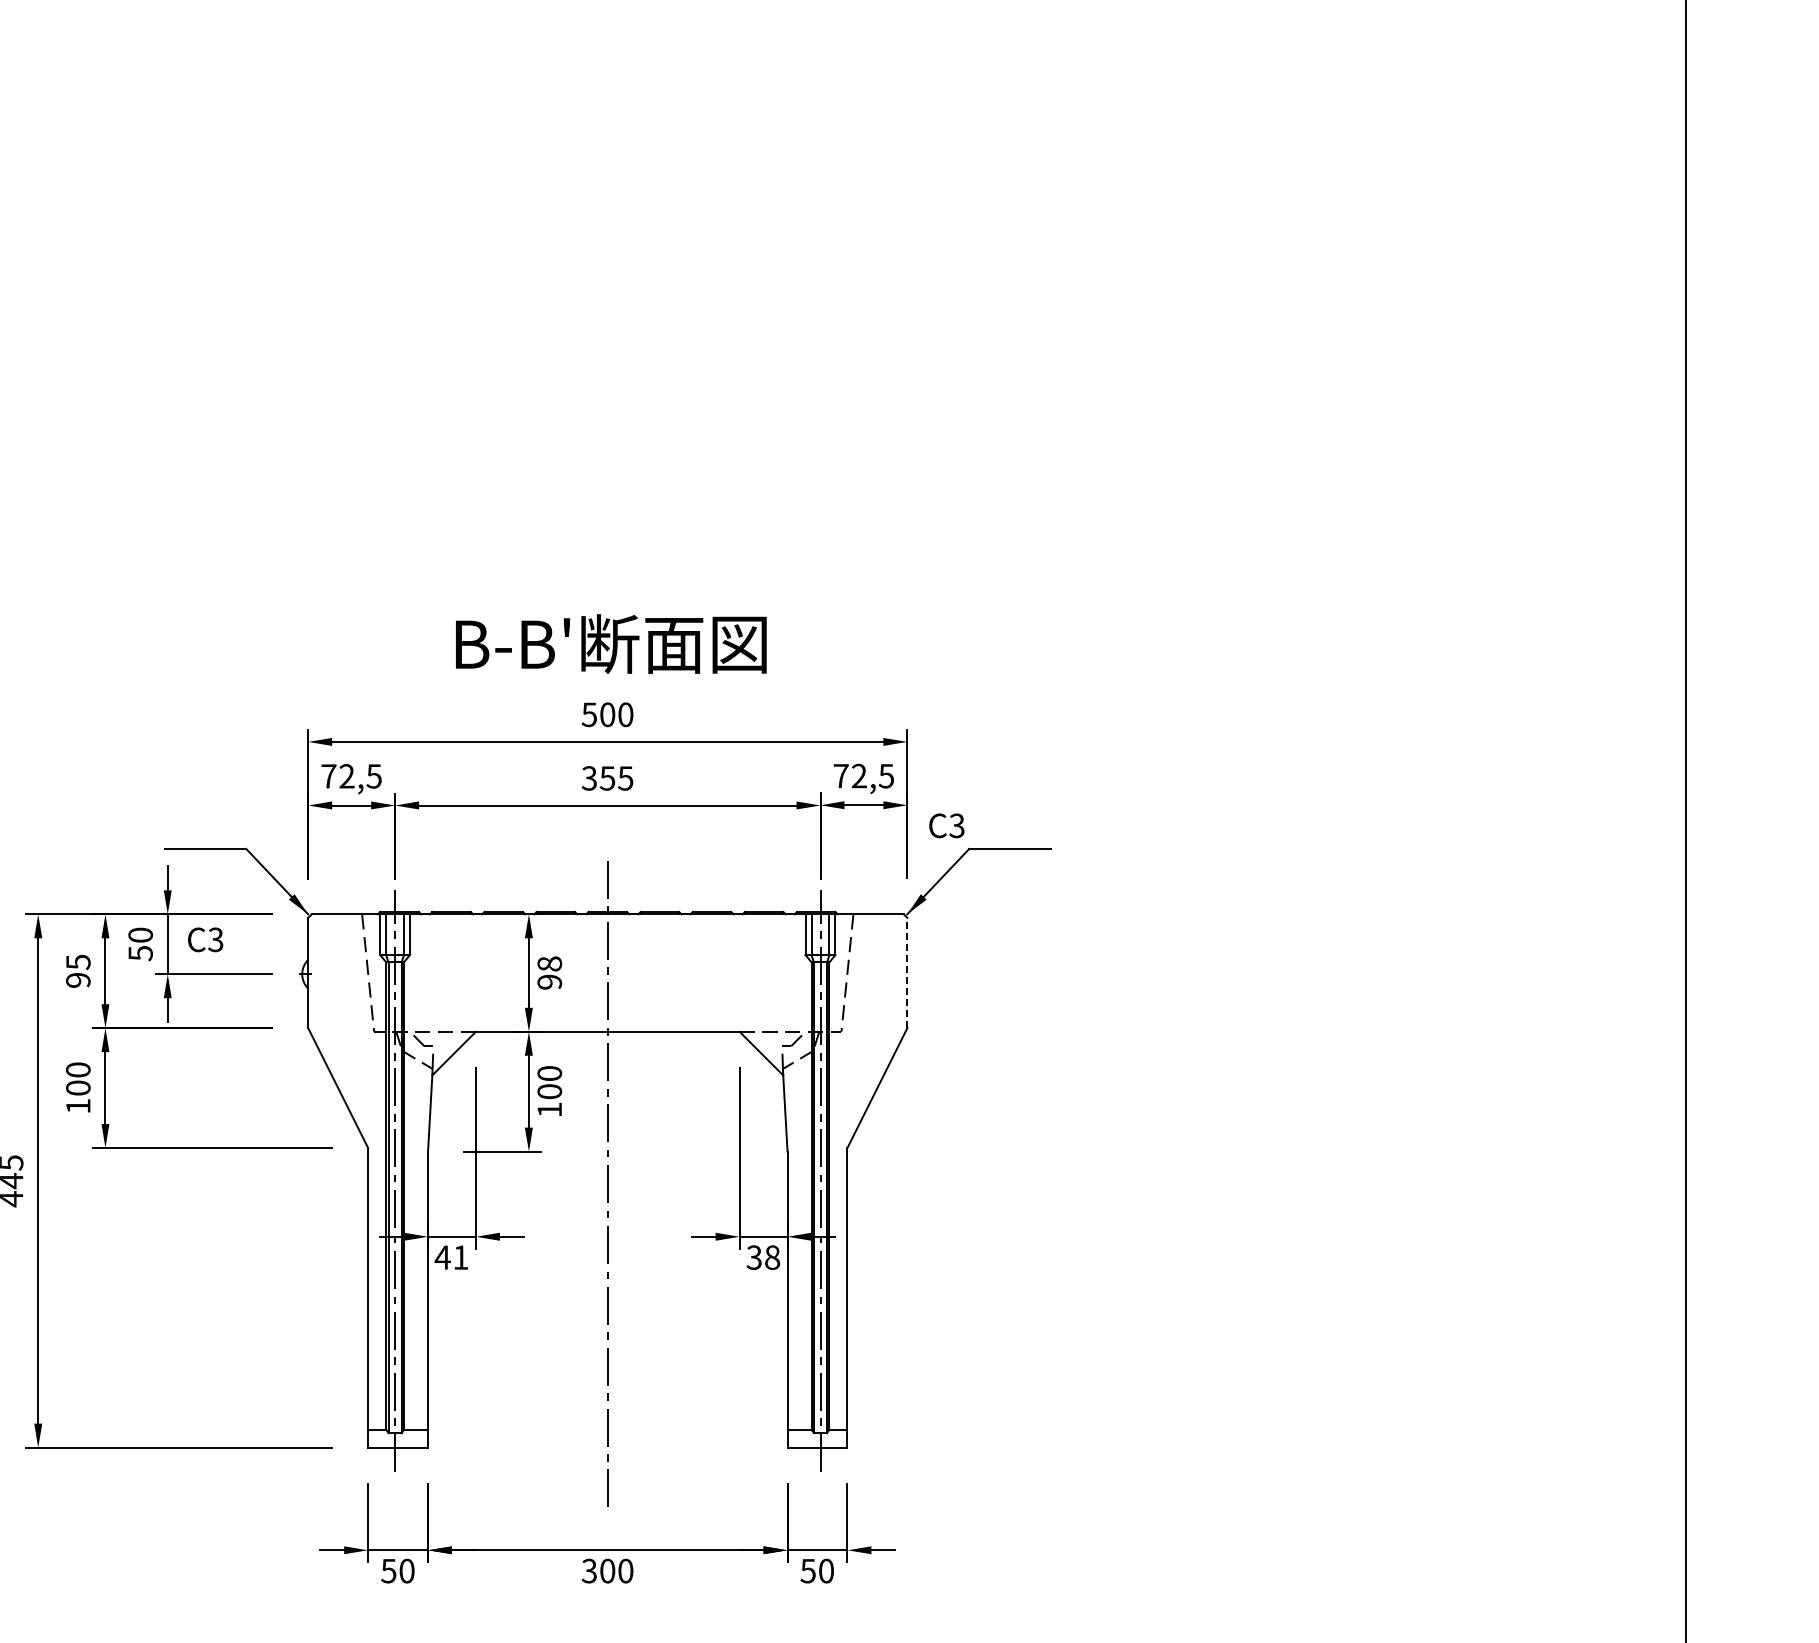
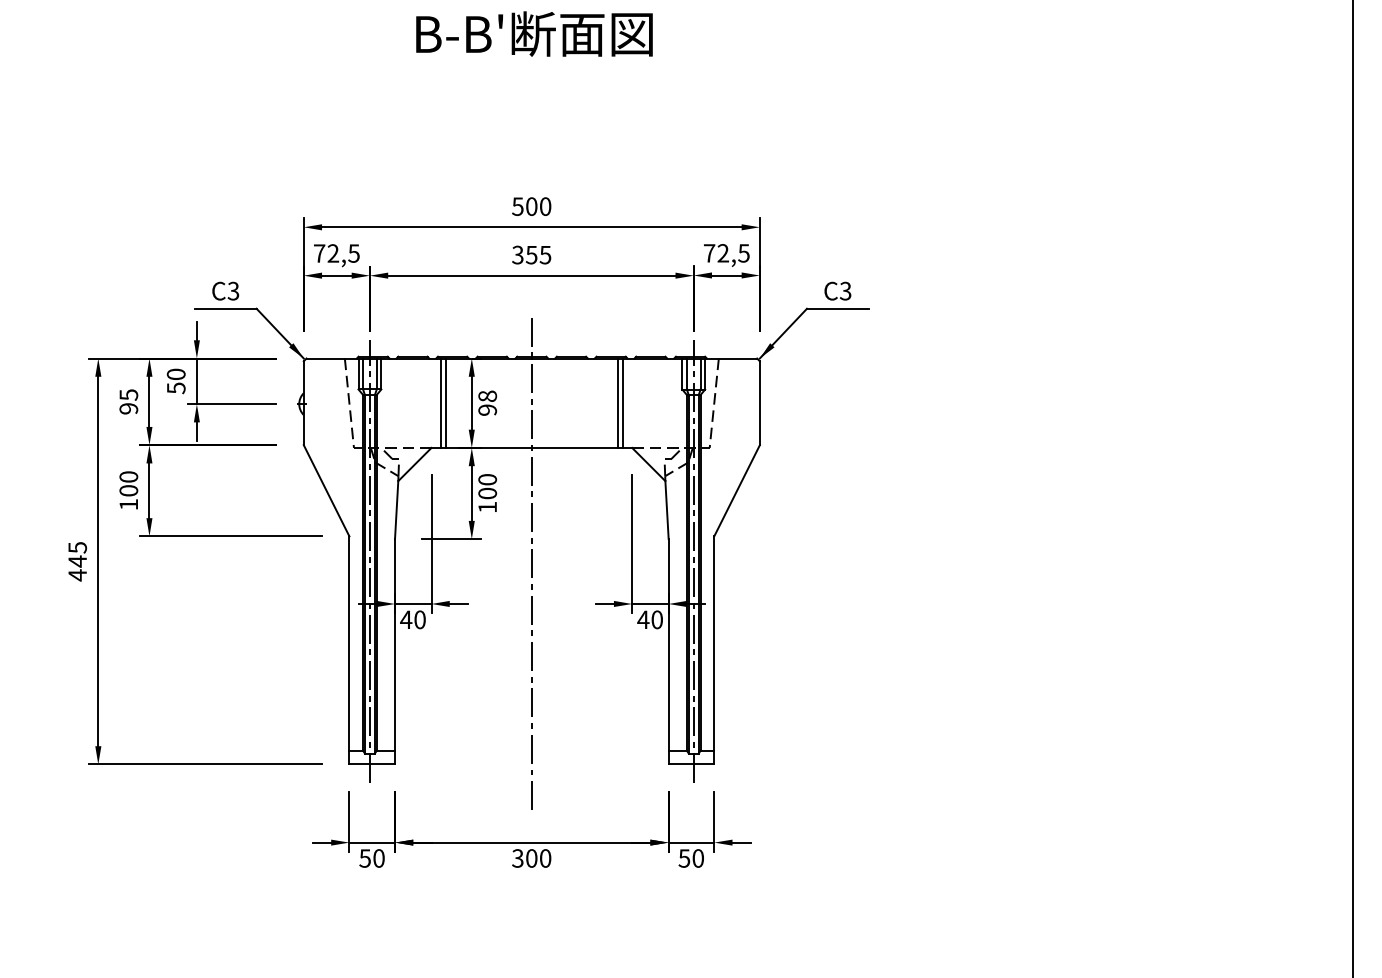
text: (611, 643) -> (534, 33), moved
text: (946, 825) -> (837, 290), moved
text: (205, 939) -> (225, 290), moved
line: (487, 972) -> (440, 402), added
line: (495, 972) -> (446, 402), added
line: (720, 972) -> (617, 402), added
line: (727, 972) -> (622, 402), added
line: (907, 972) -> (759, 402), dashed -> solid
text: (460, 1257) -> (419, 619), 41 -> 40
text: (763, 1257) -> (650, 619), 38 -> 40

